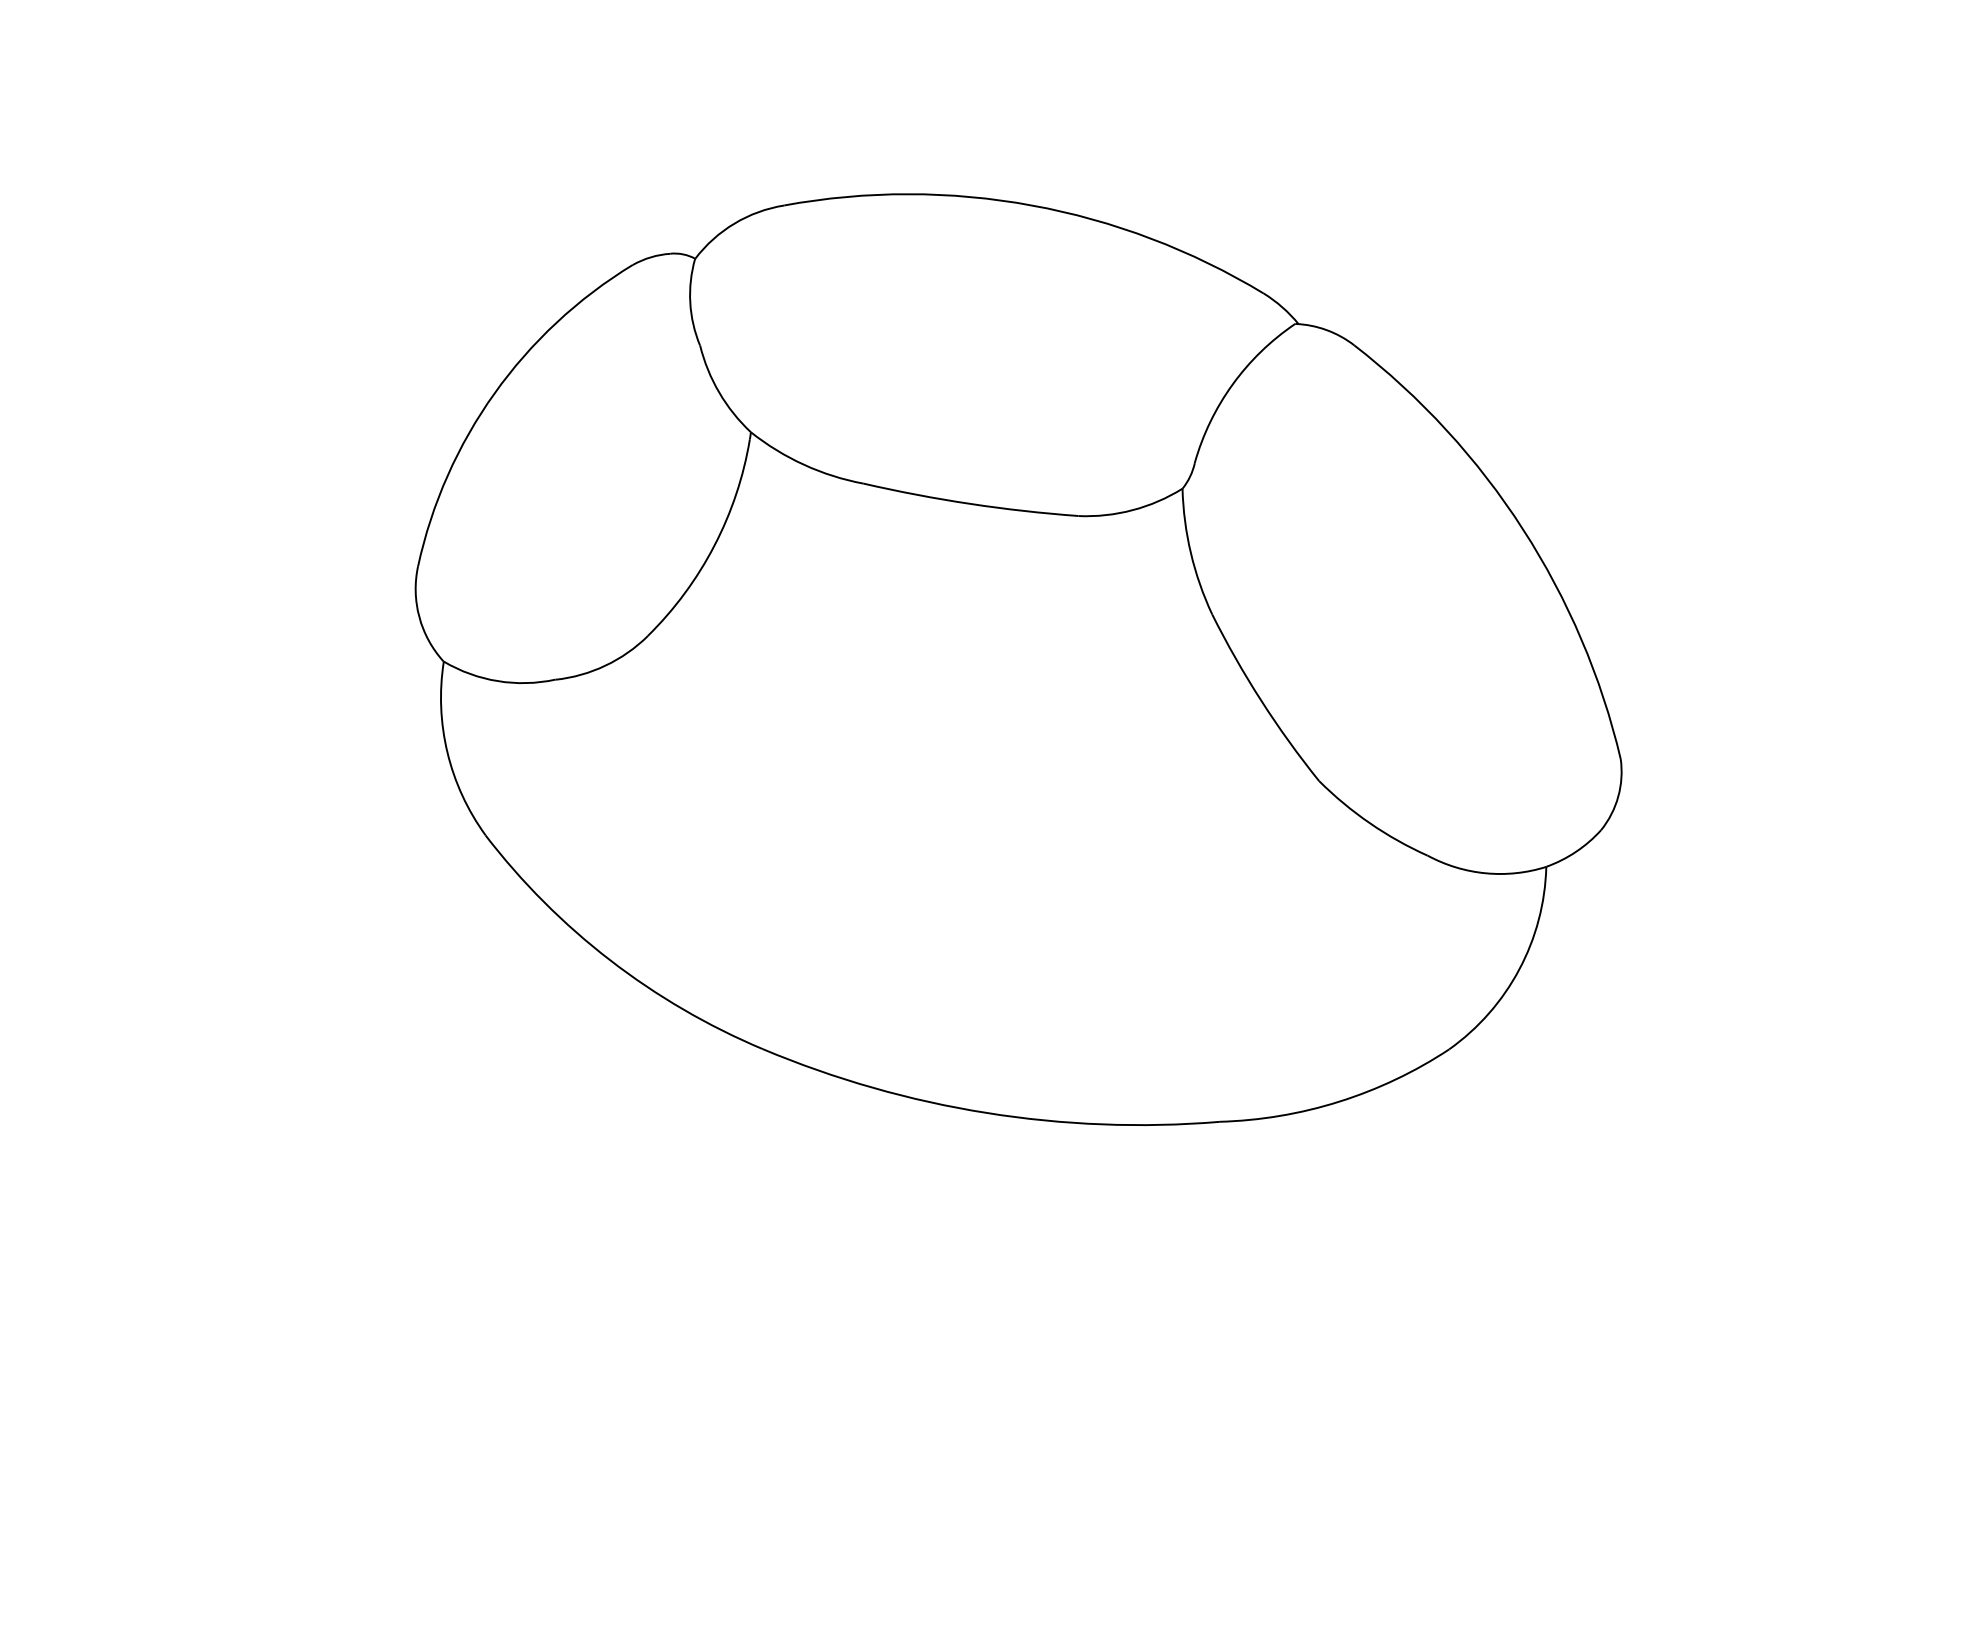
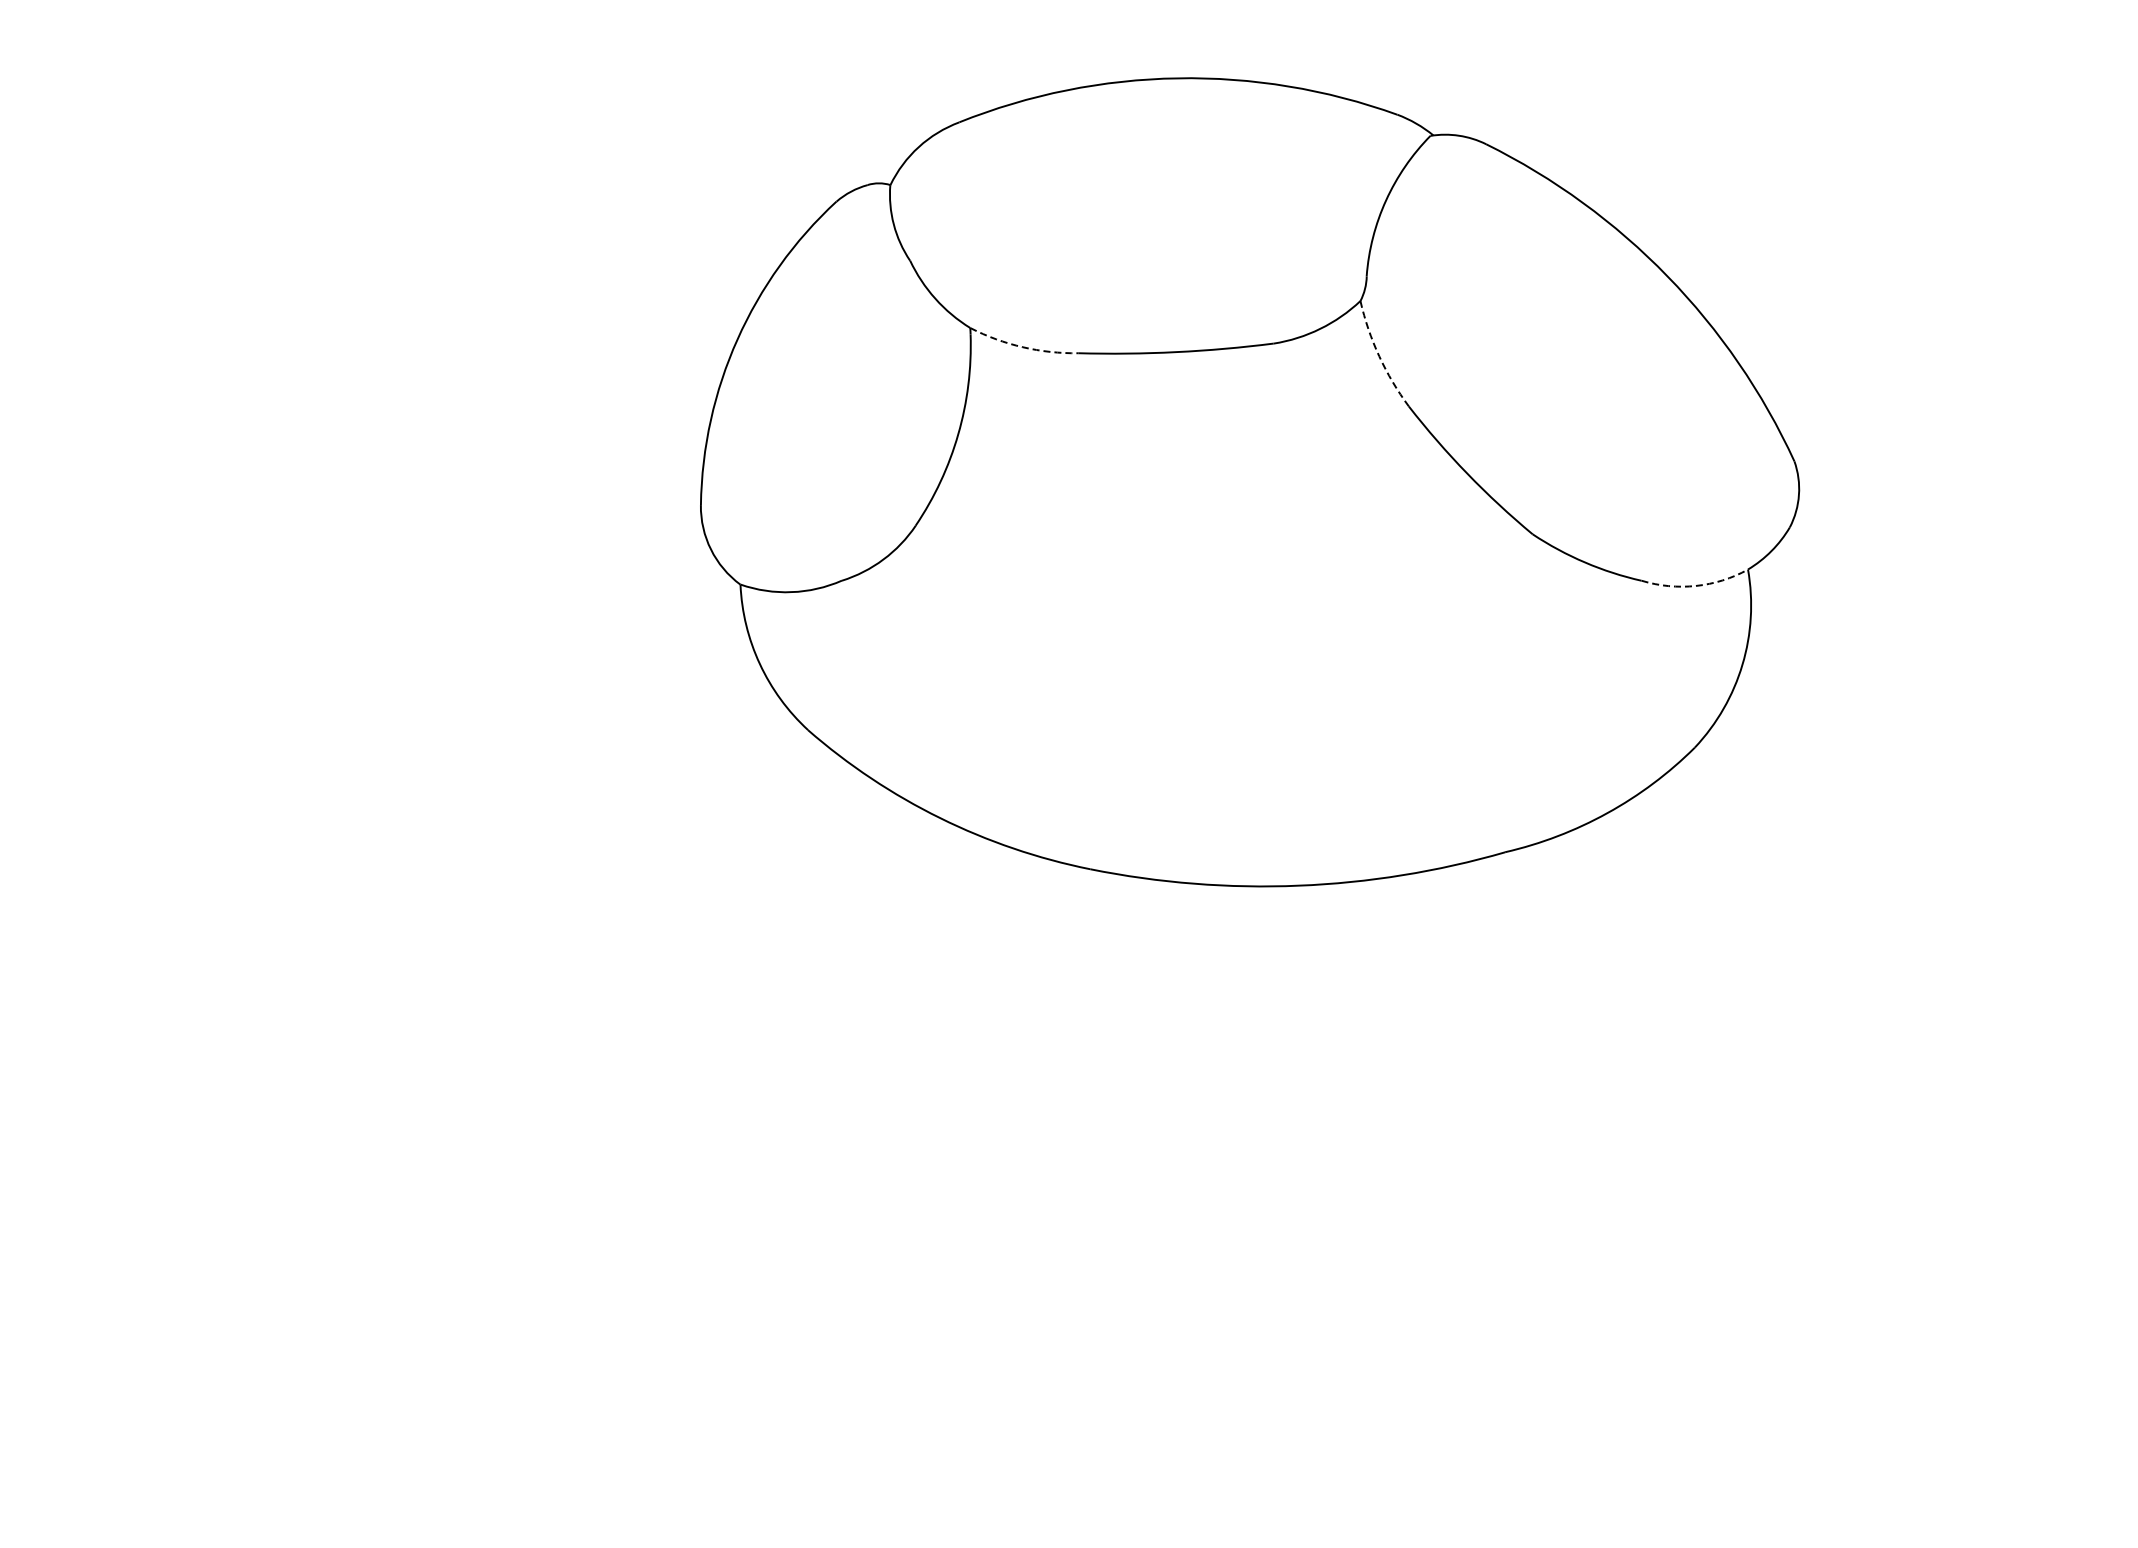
arc: (803, 465) -> (1022, 347), solid -> dashed
arc: (1191, 553) -> (1379, 356), solid -> dashed
arc: (1486, 872) -> (1696, 585), solid -> dashed

